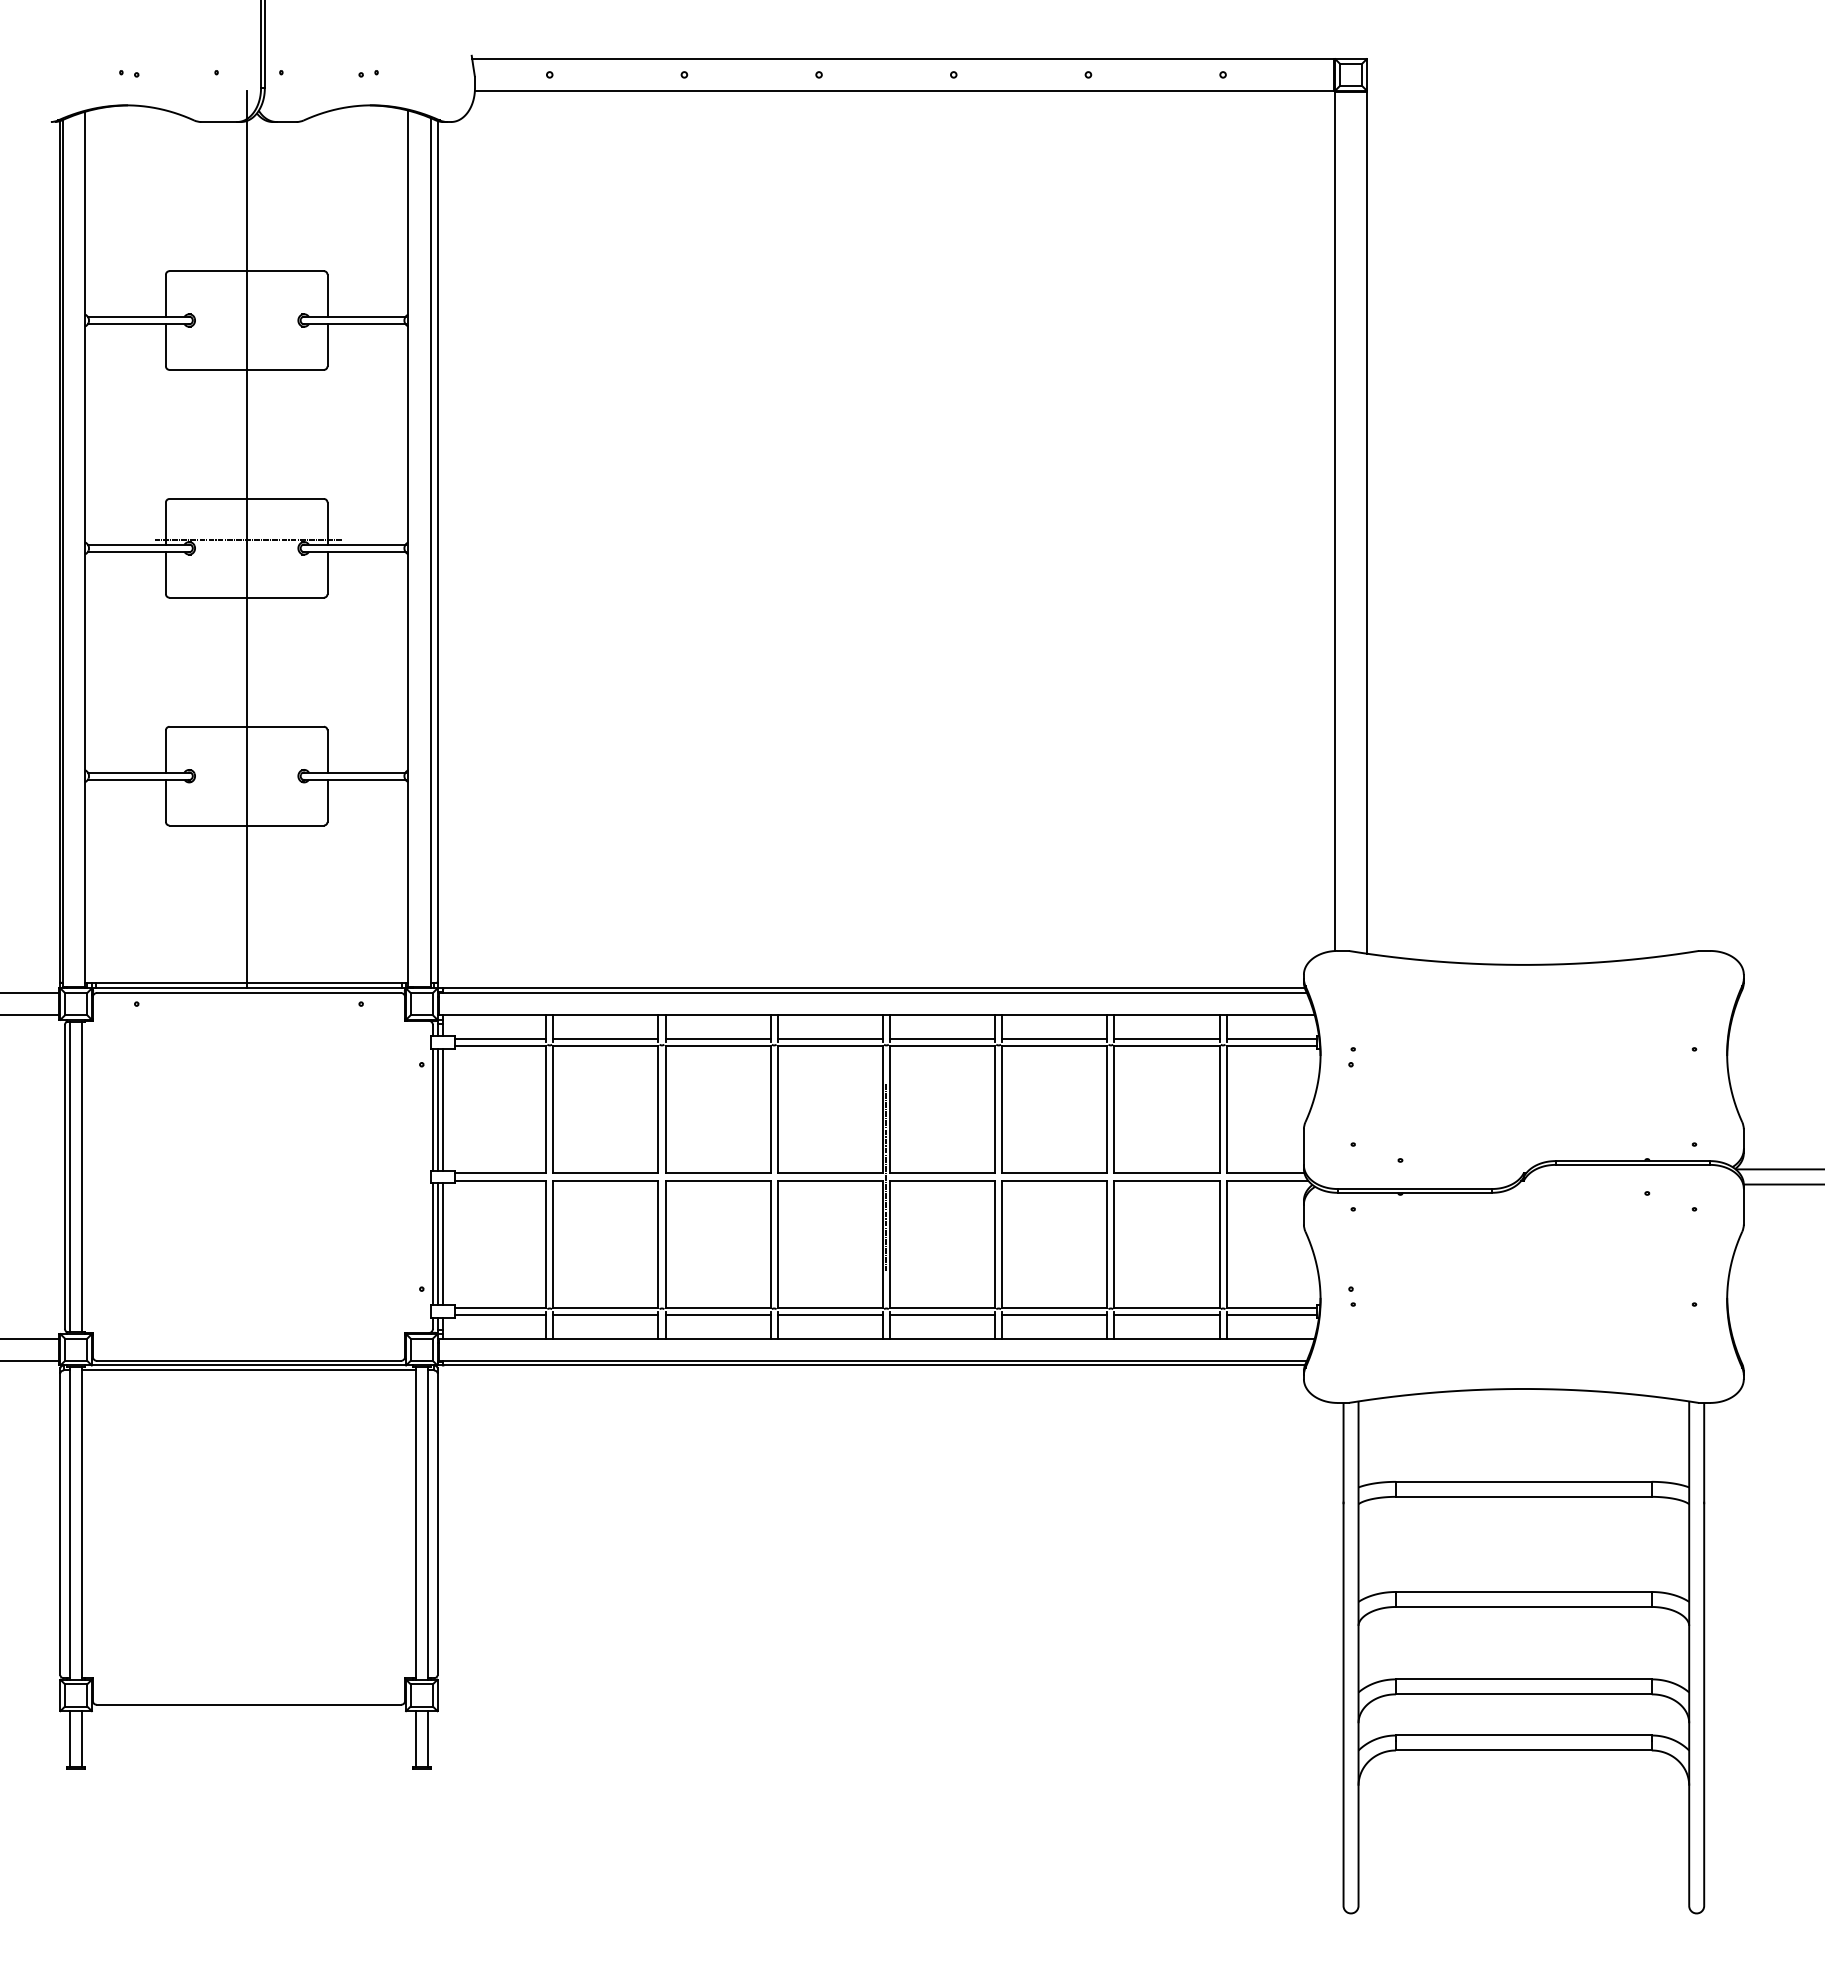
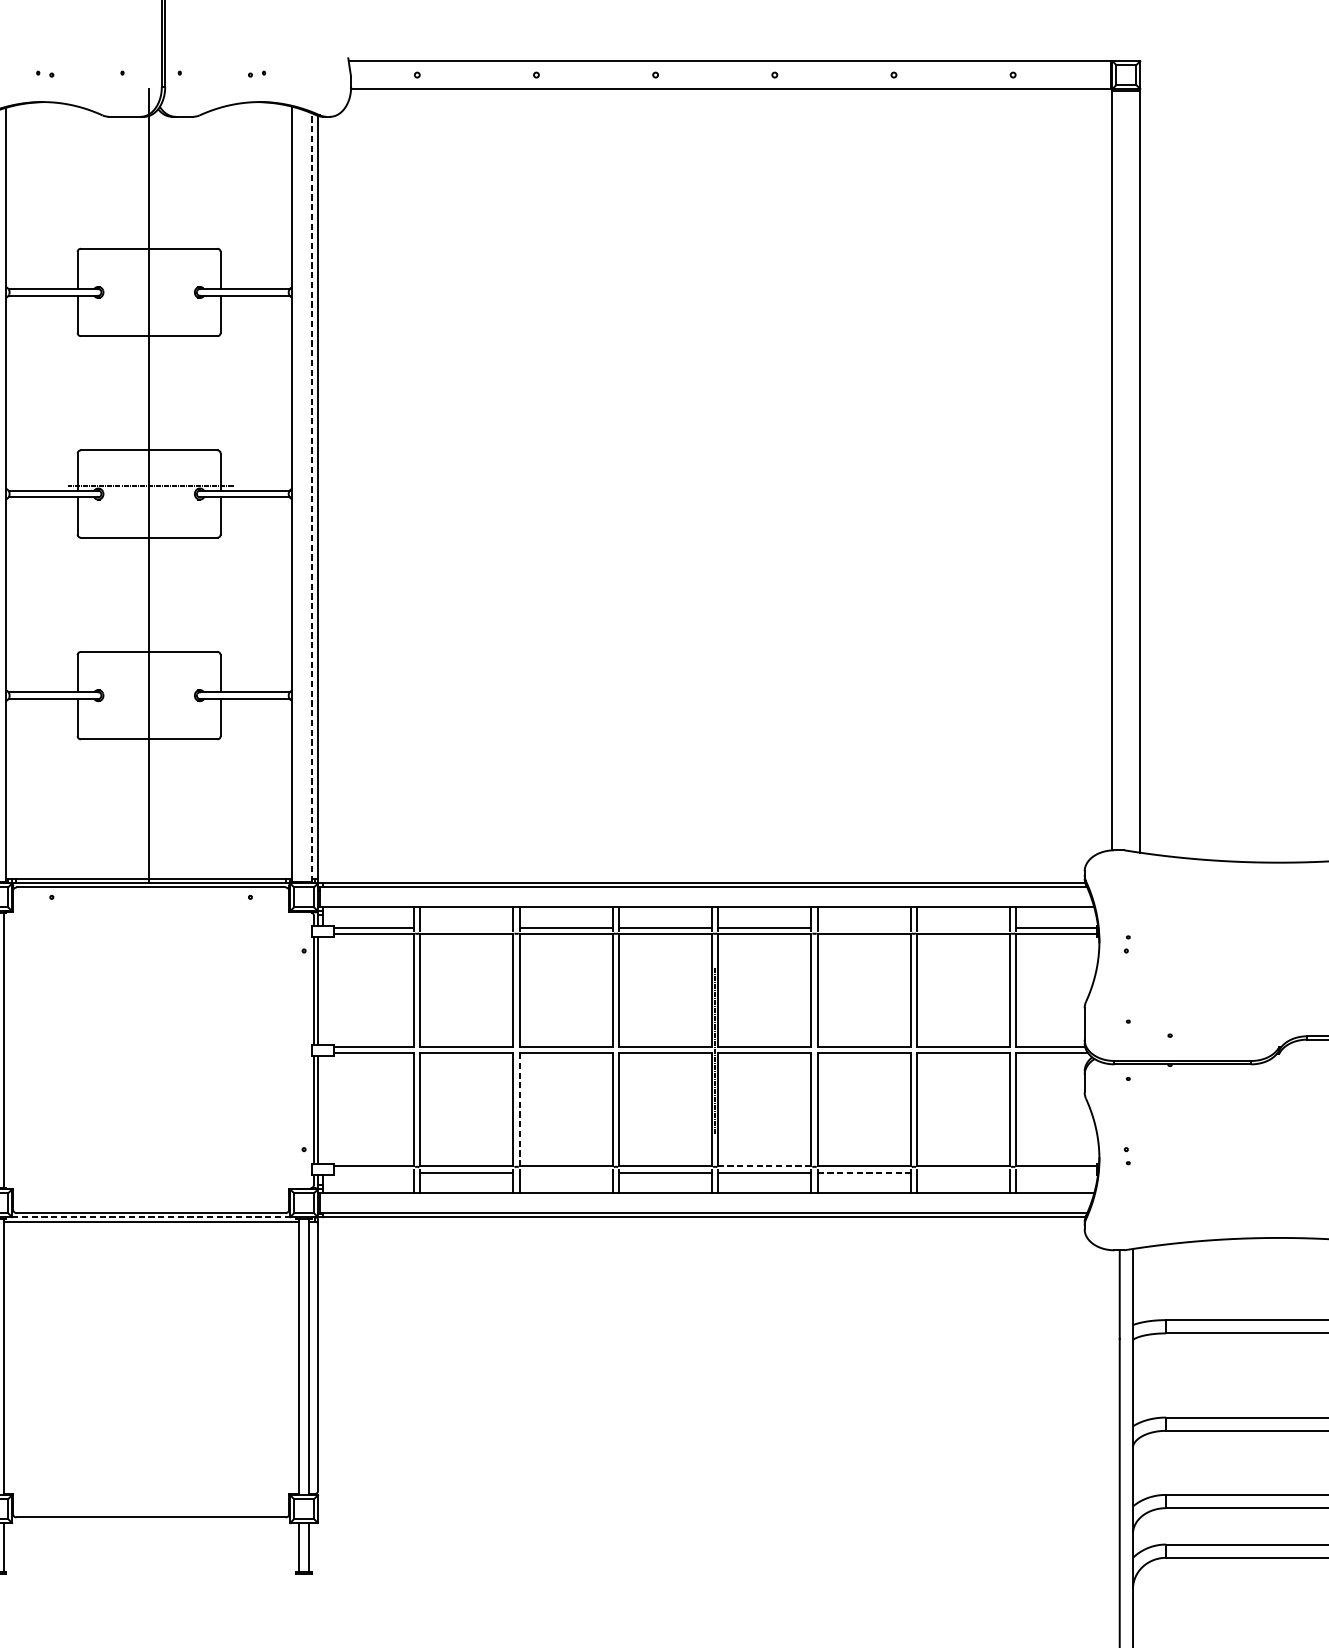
line: (430, 551) -> (311, 496), solid -> dashed
line: (605, 1038) -> (466, 927), removed
line: (1054, 1038) -> (863, 927), removed
line: (1166, 1038) -> (963, 927), removed
line: (442, 1109) -> (322, 990), removed
line: (442, 1244) -> (322, 1110), removed
line: (665, 1244) -> (519, 1110), solid -> dashed
line: (942, 1308) -> (764, 1166), solid -> dashed
line: (500, 1315) -> (373, 1172), removed
line: (717, 1315) -> (565, 1172), removed
line: (1054, 1315) -> (863, 1172), solid -> dashed
line: (1166, 1315) -> (963, 1172), removed
line: (1271, 1315) -> (1055, 1172), removed
line: (249, 1365) -> (151, 1217), solid -> dashed

